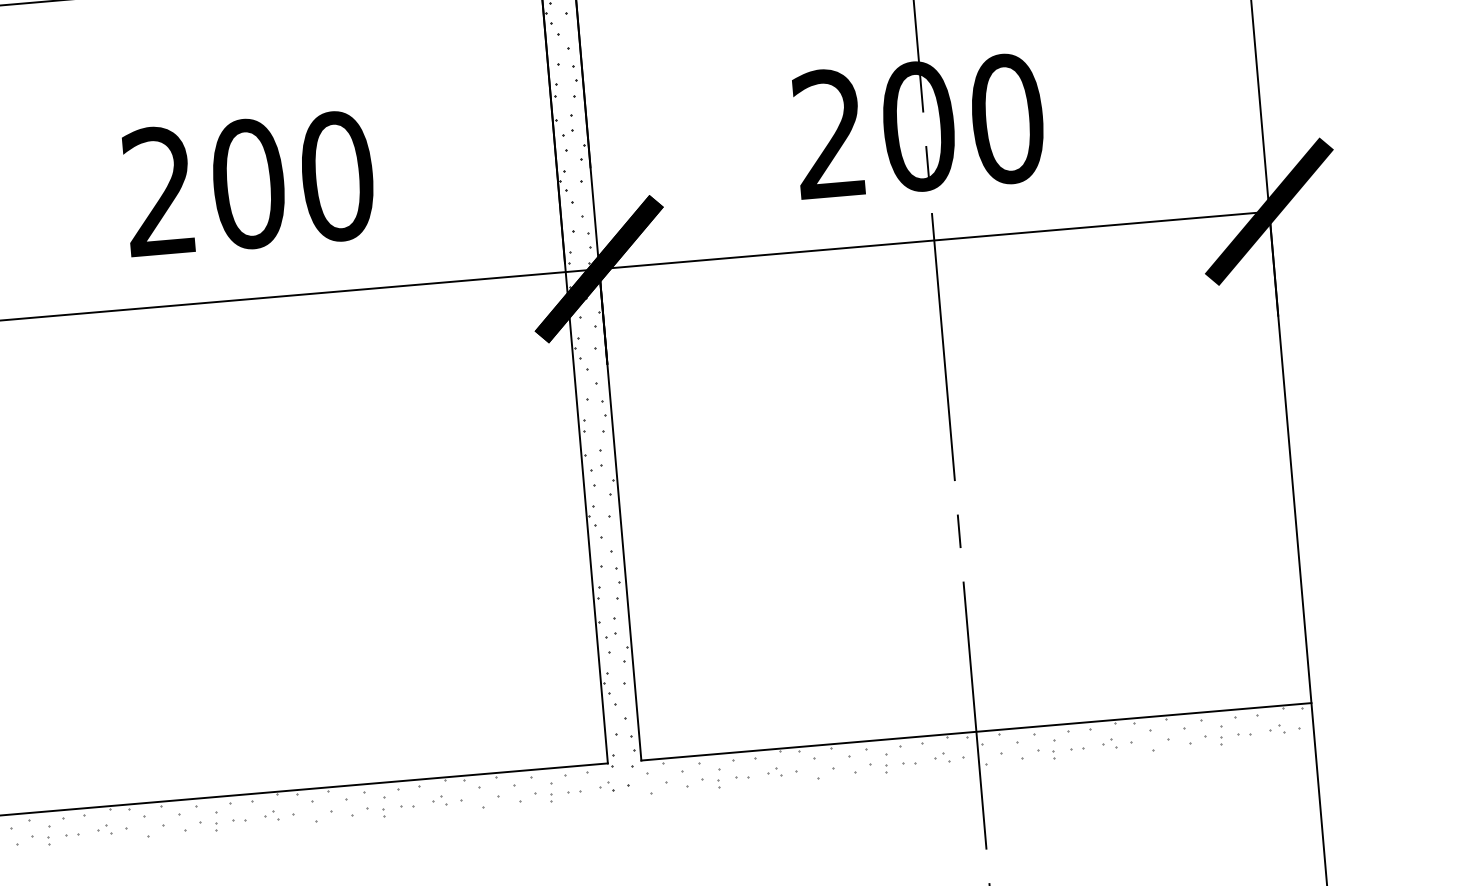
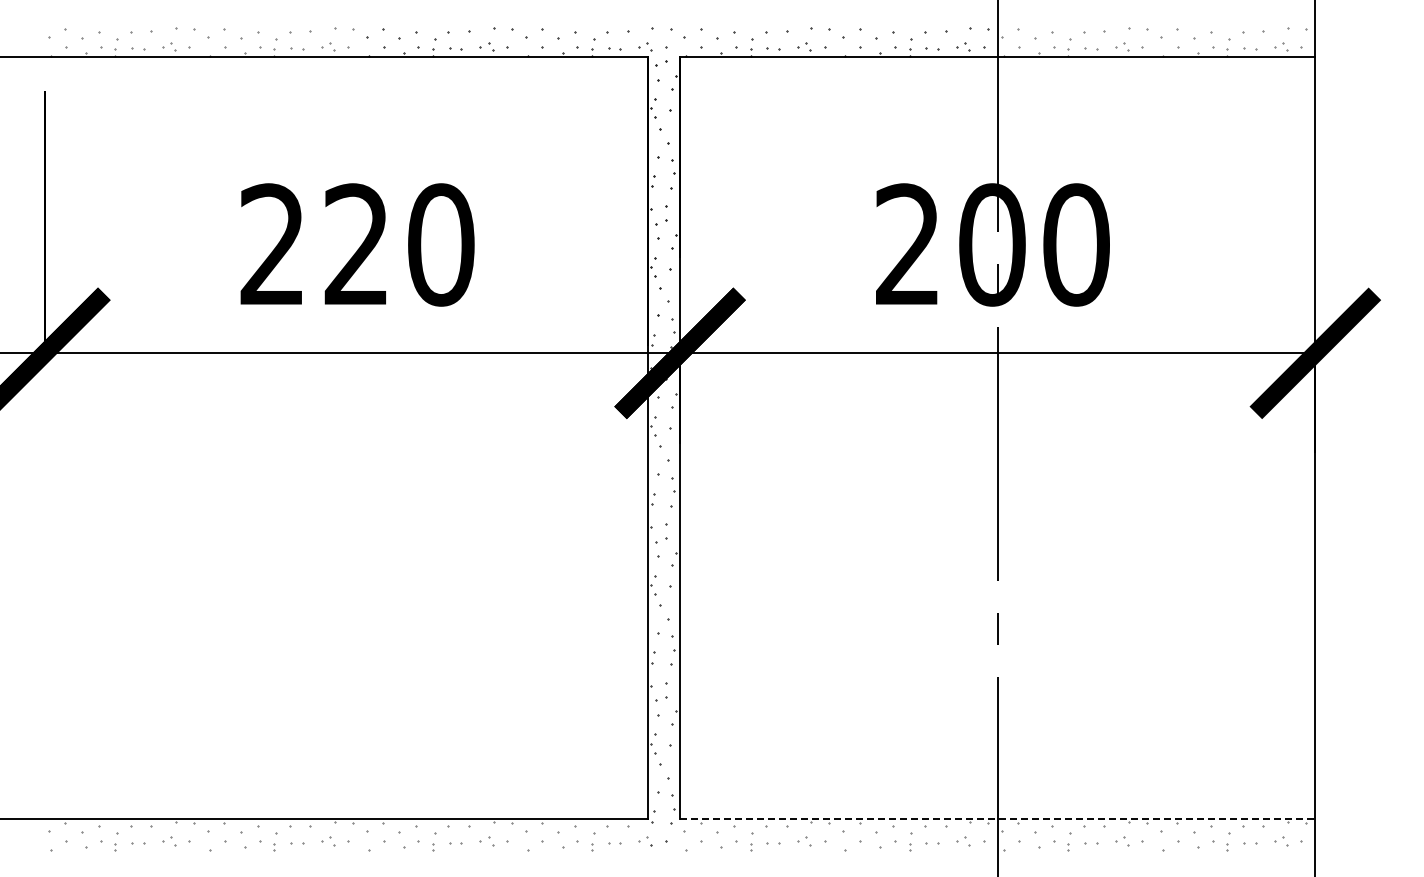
text: (249, 183) -> (357, 244), 200 -> 220
line: (976, 732) -> (997, 819), solid -> dashed

